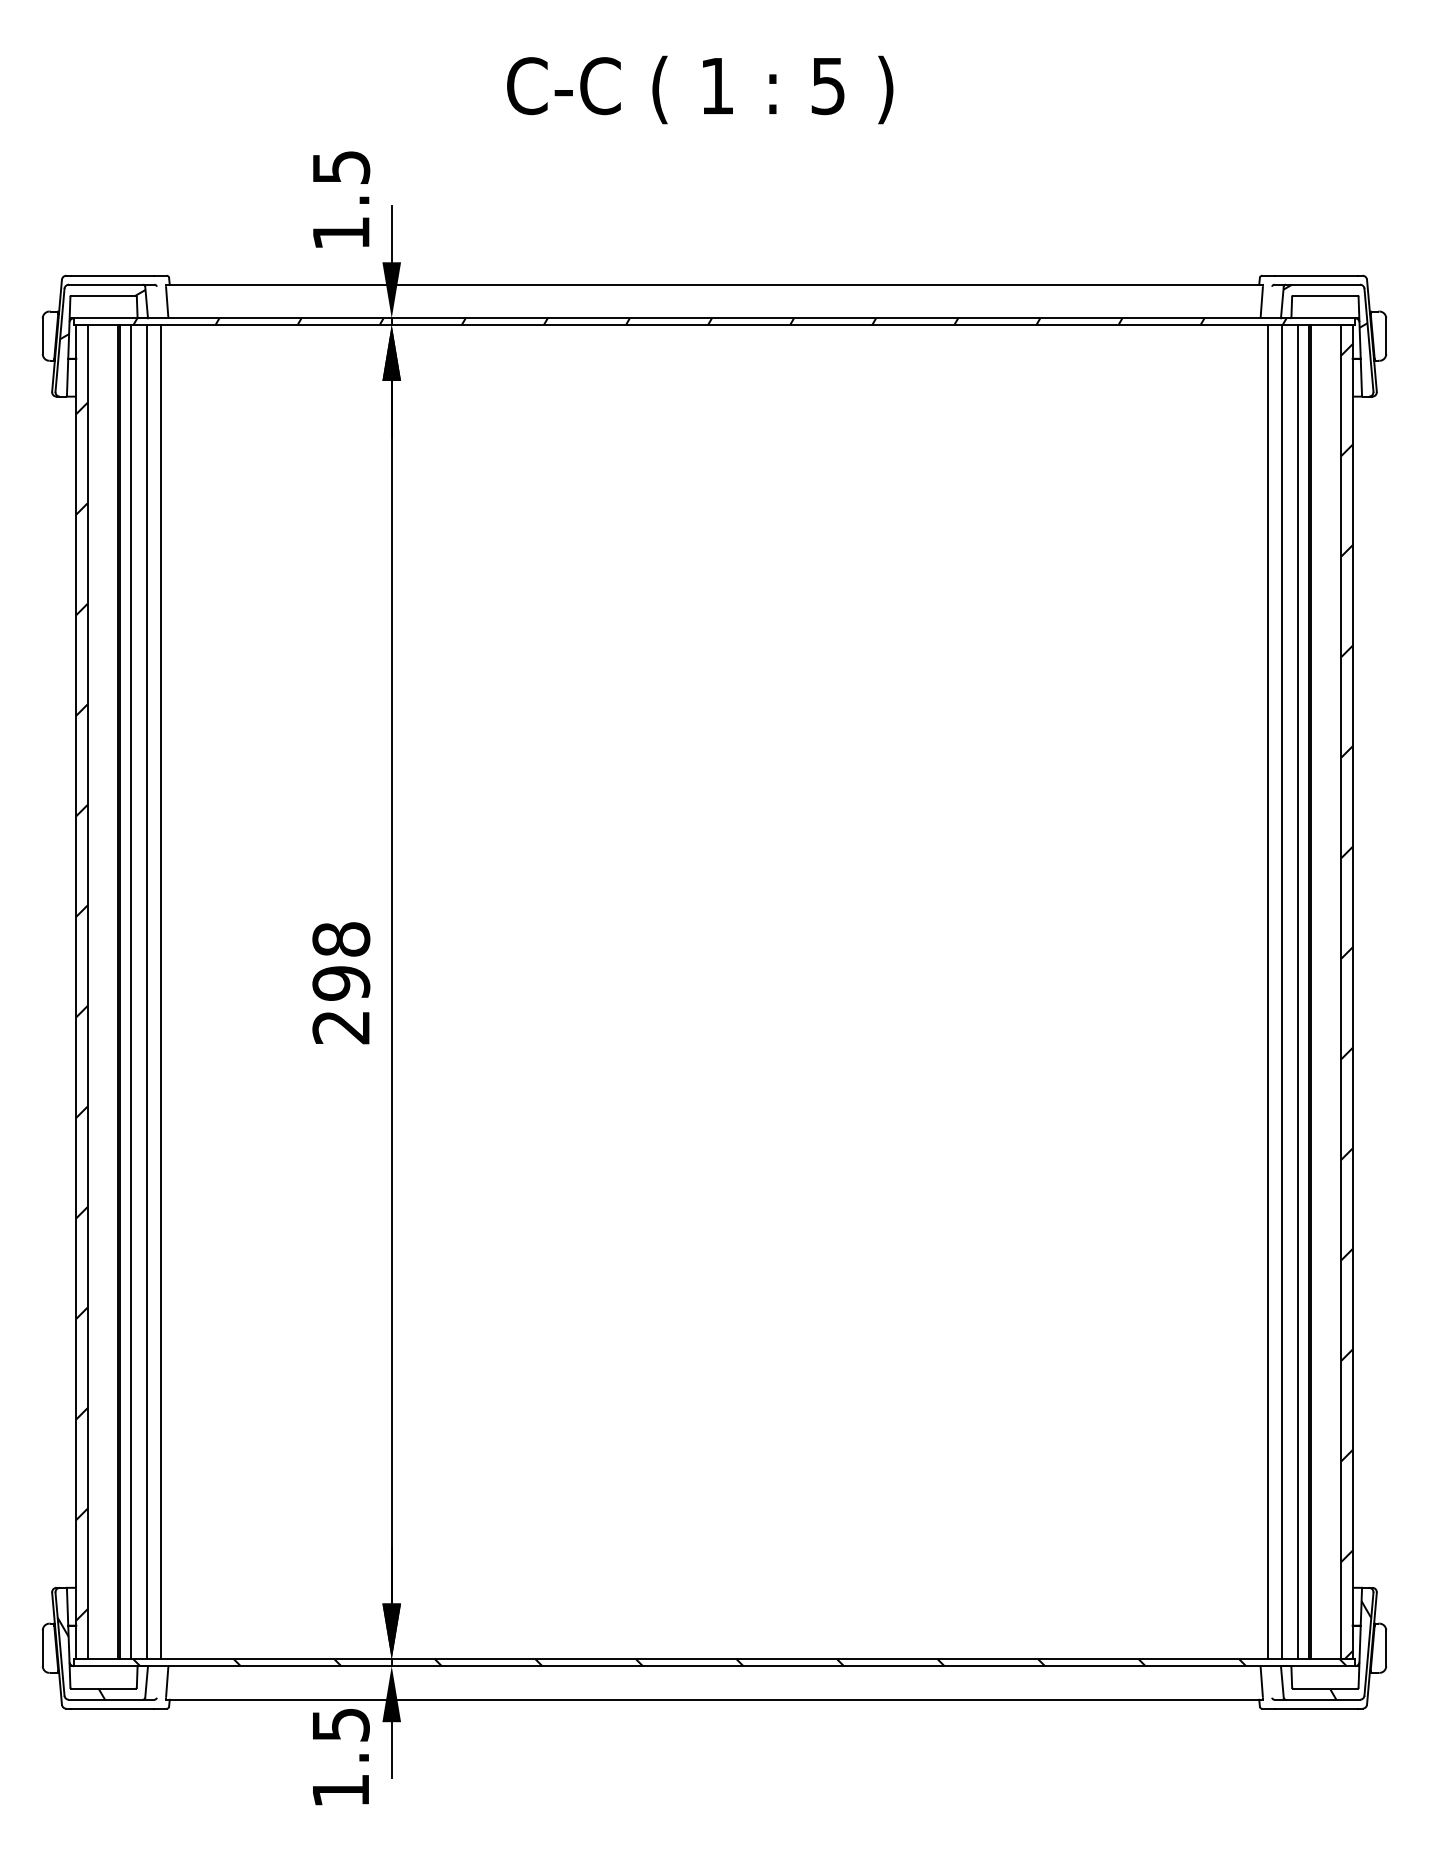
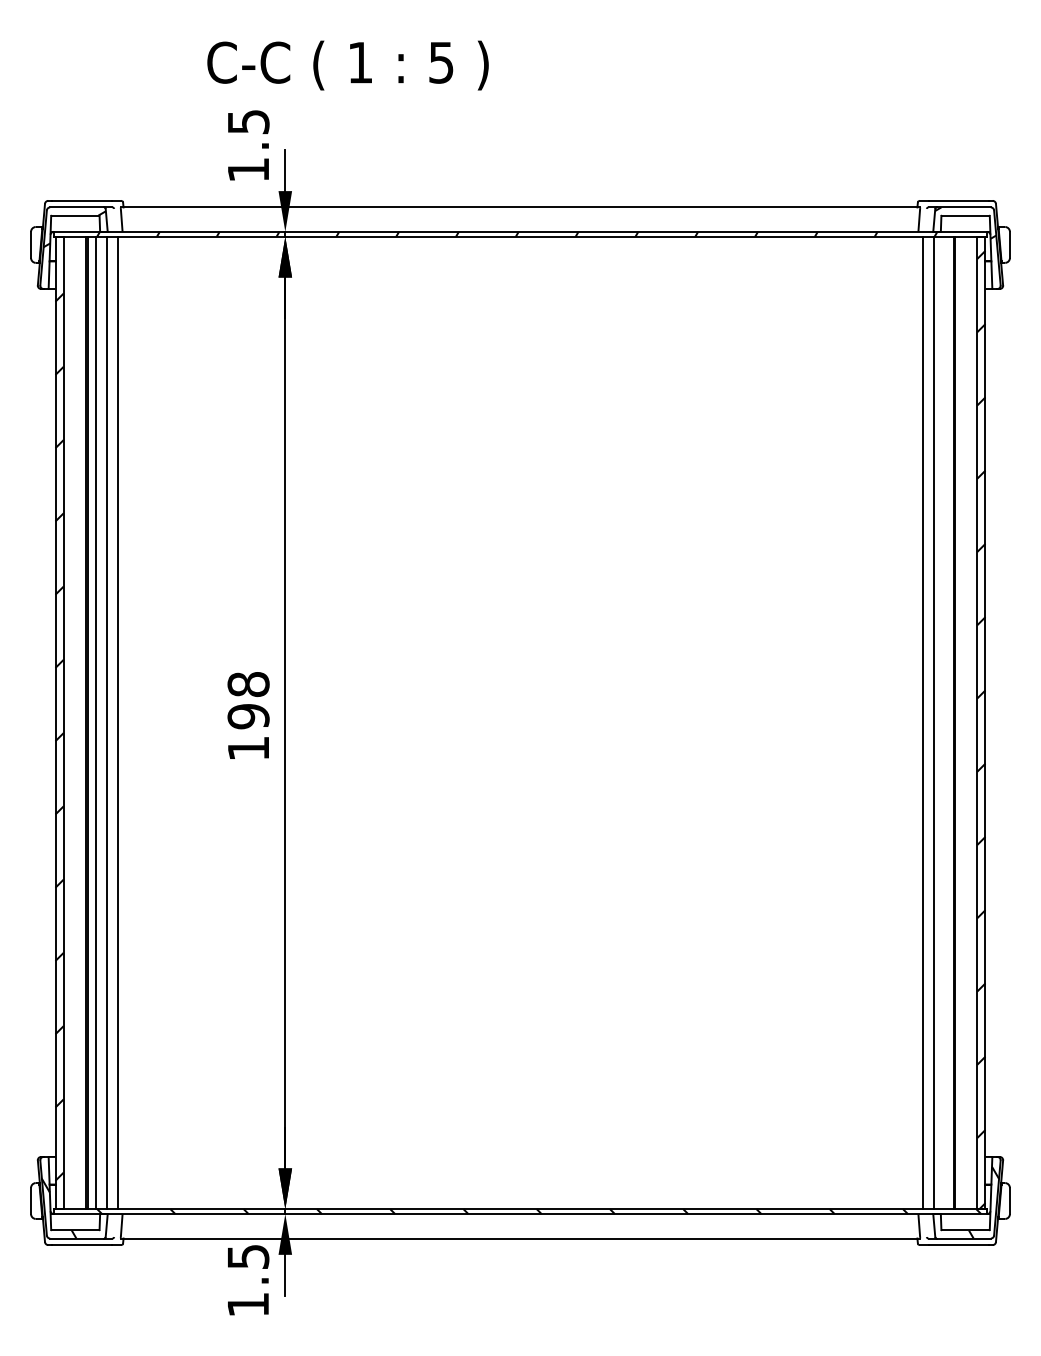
text: (699, 89) -> (347, 65), moved
line: (1297, 991) -> (945, 722), removed
text: (339, 1027) -> (247, 748), 298 -> 198

